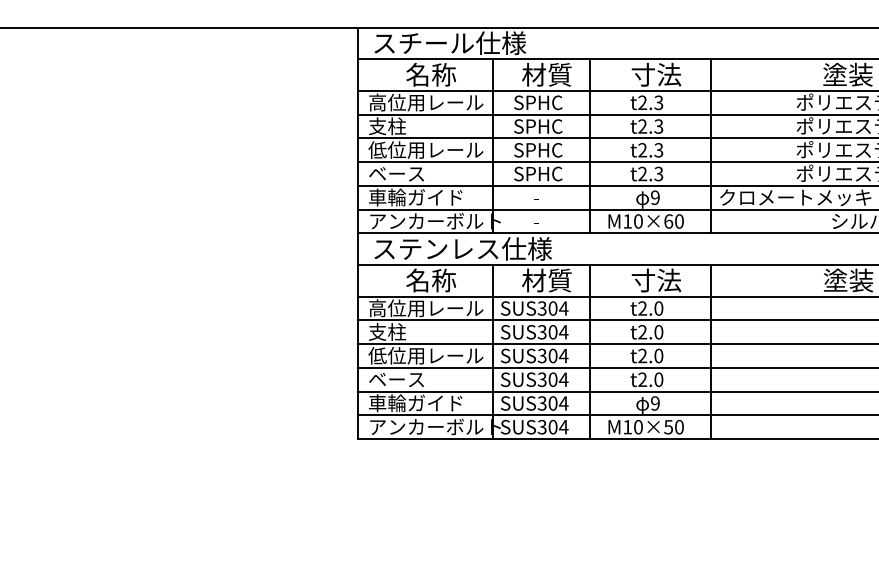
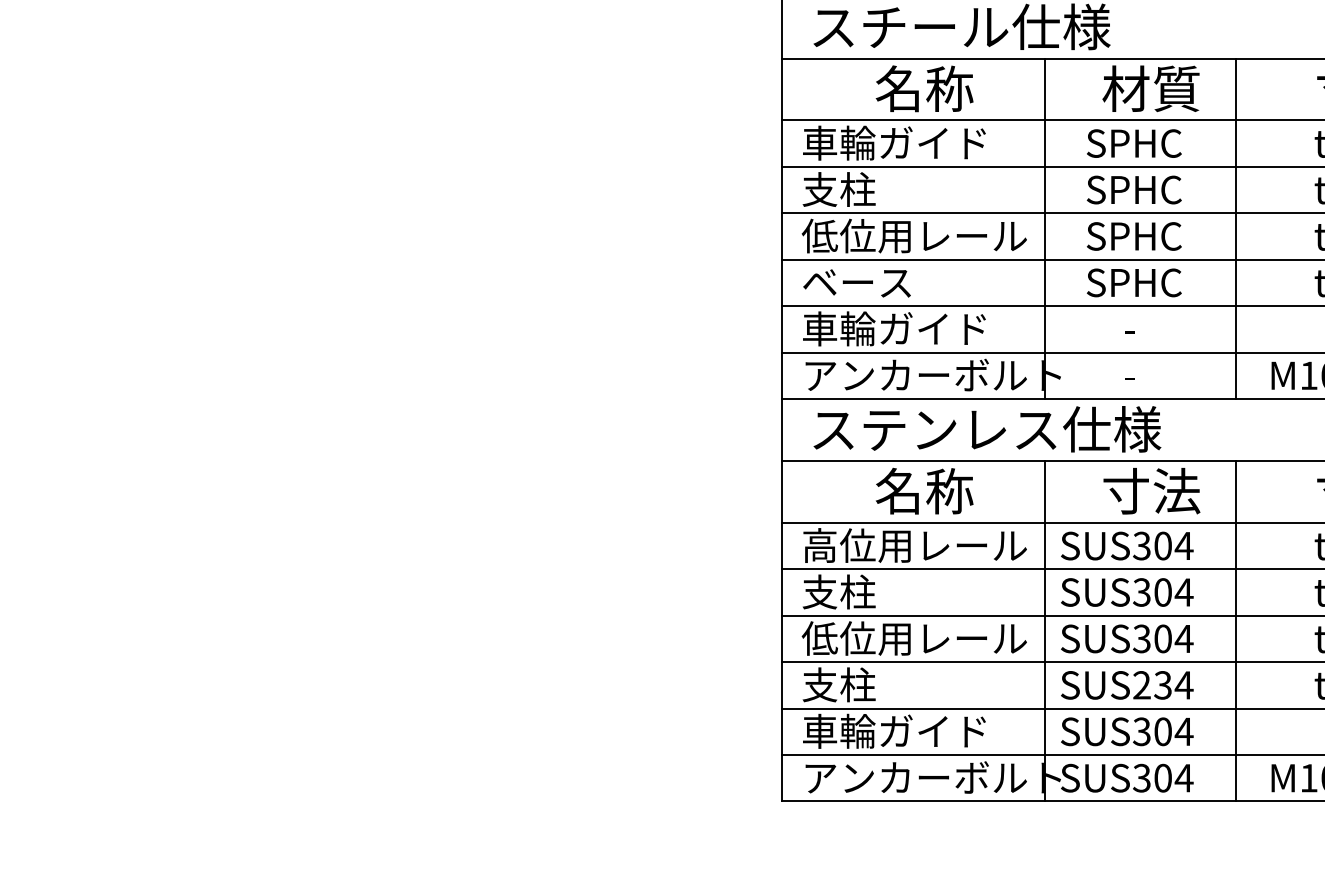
text: (426, 102) -> (915, 142), 高位用レール -> 車輪ガイド
text: (546, 280) -> (1150, 491), 材質 -> 寸法
text: (396, 379) -> (856, 684), ベース -> 支柱
text: (547, 379) -> (1152, 684), SUS304 -> SUS234

